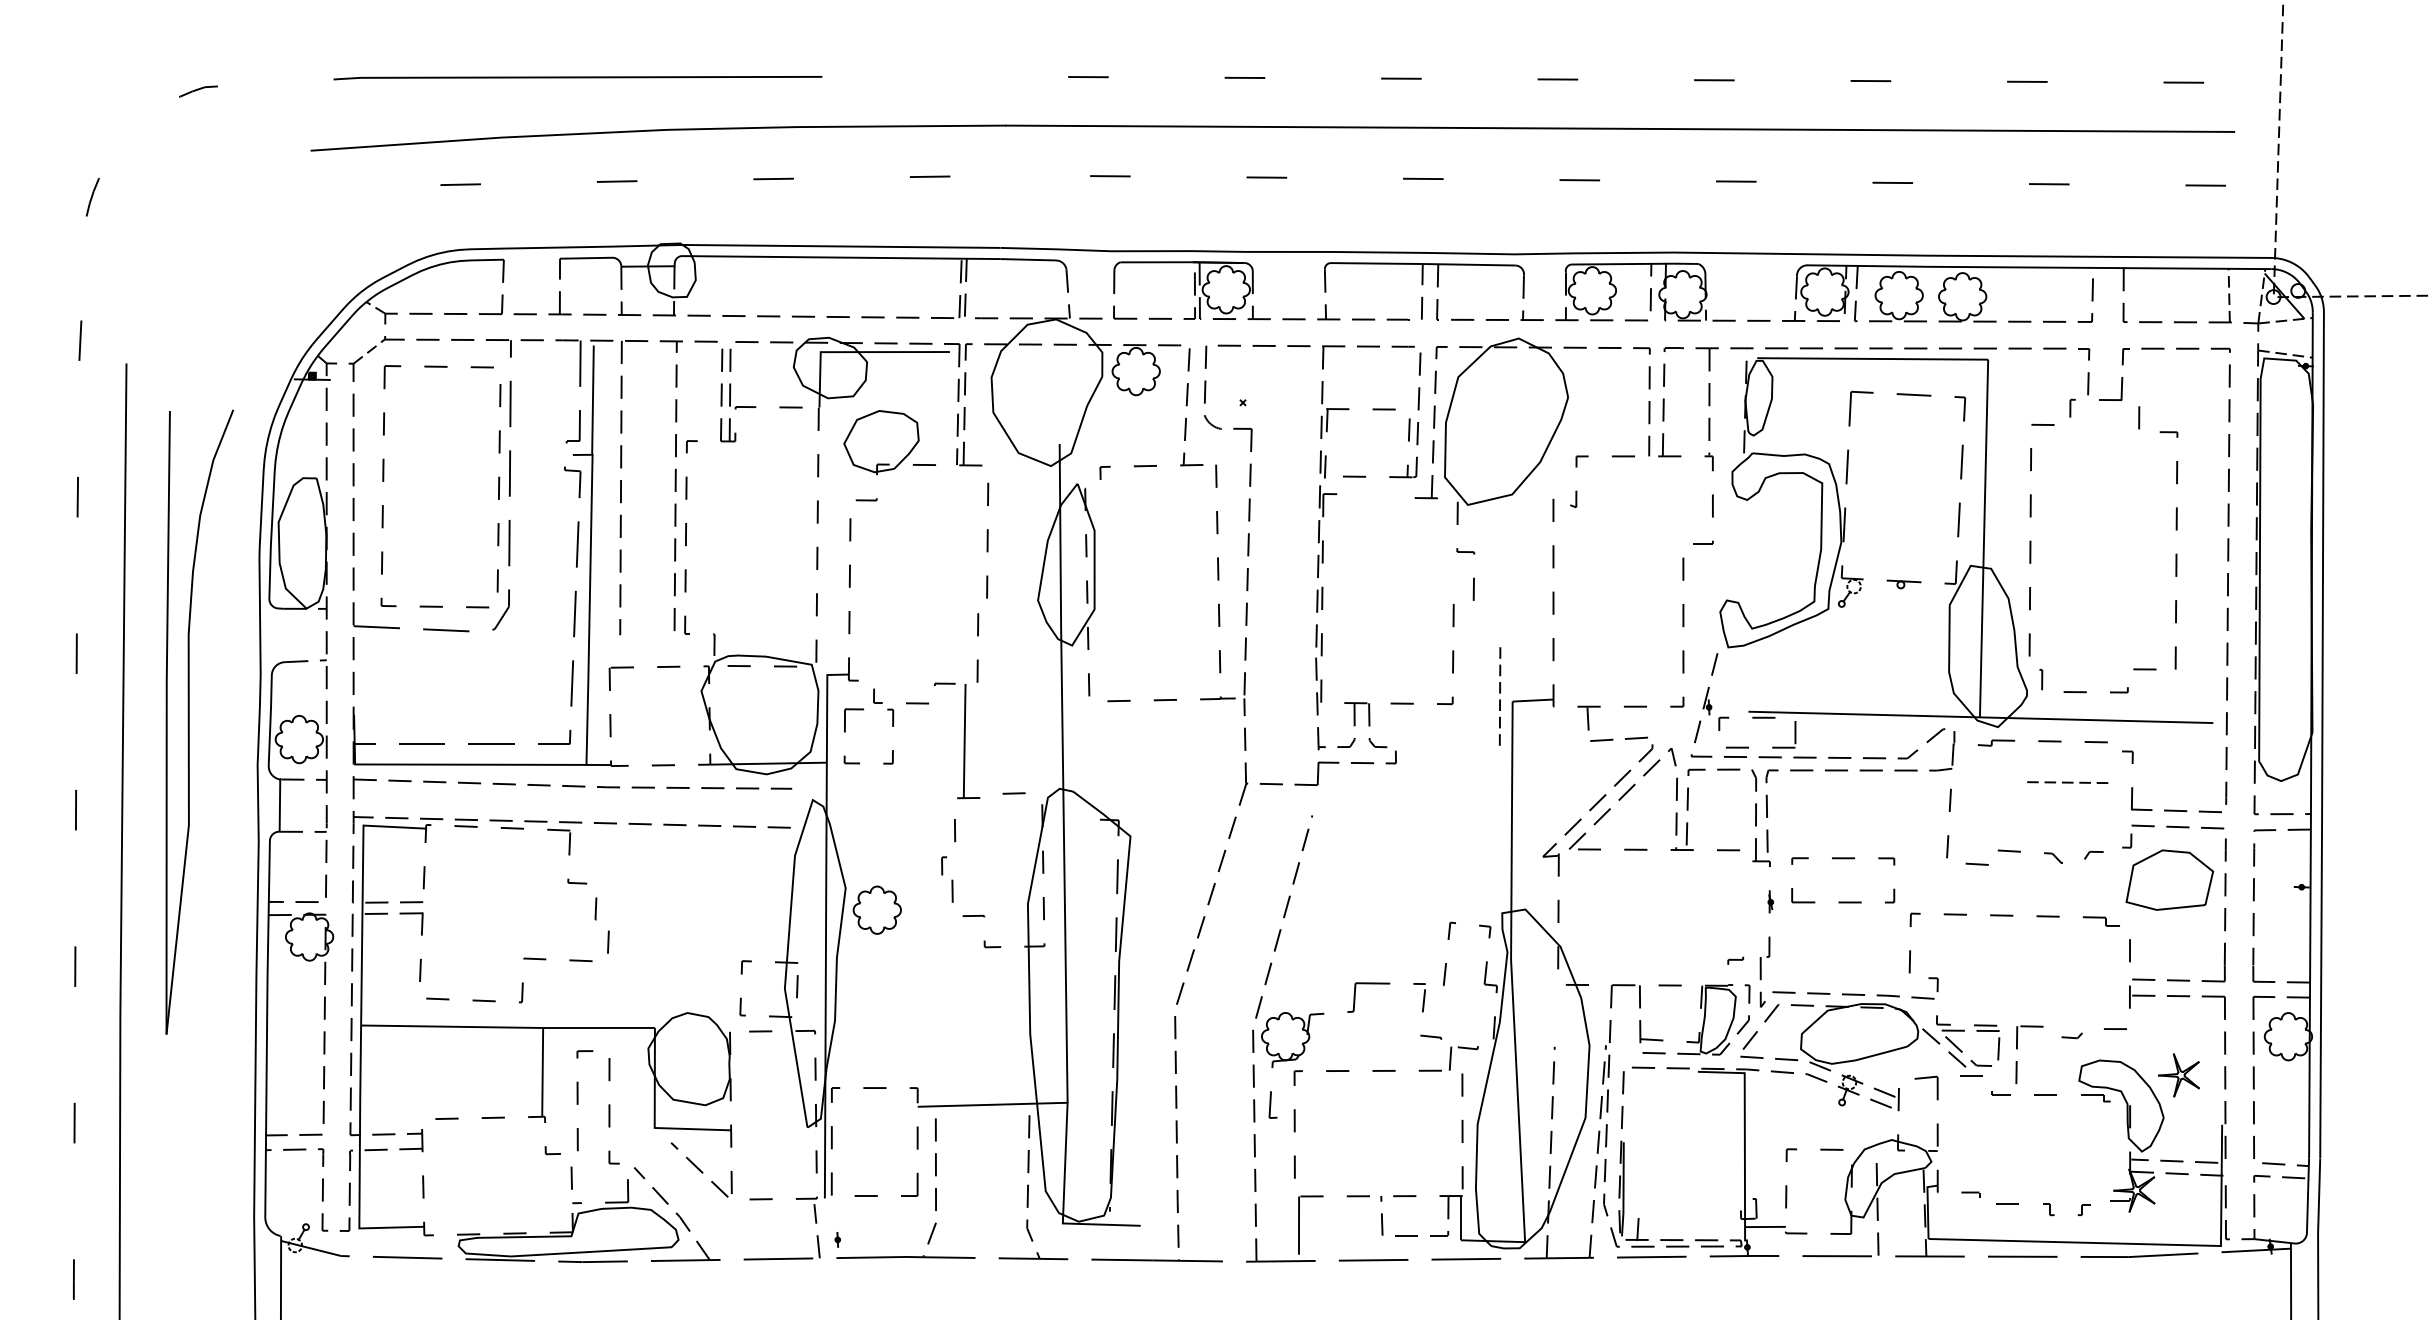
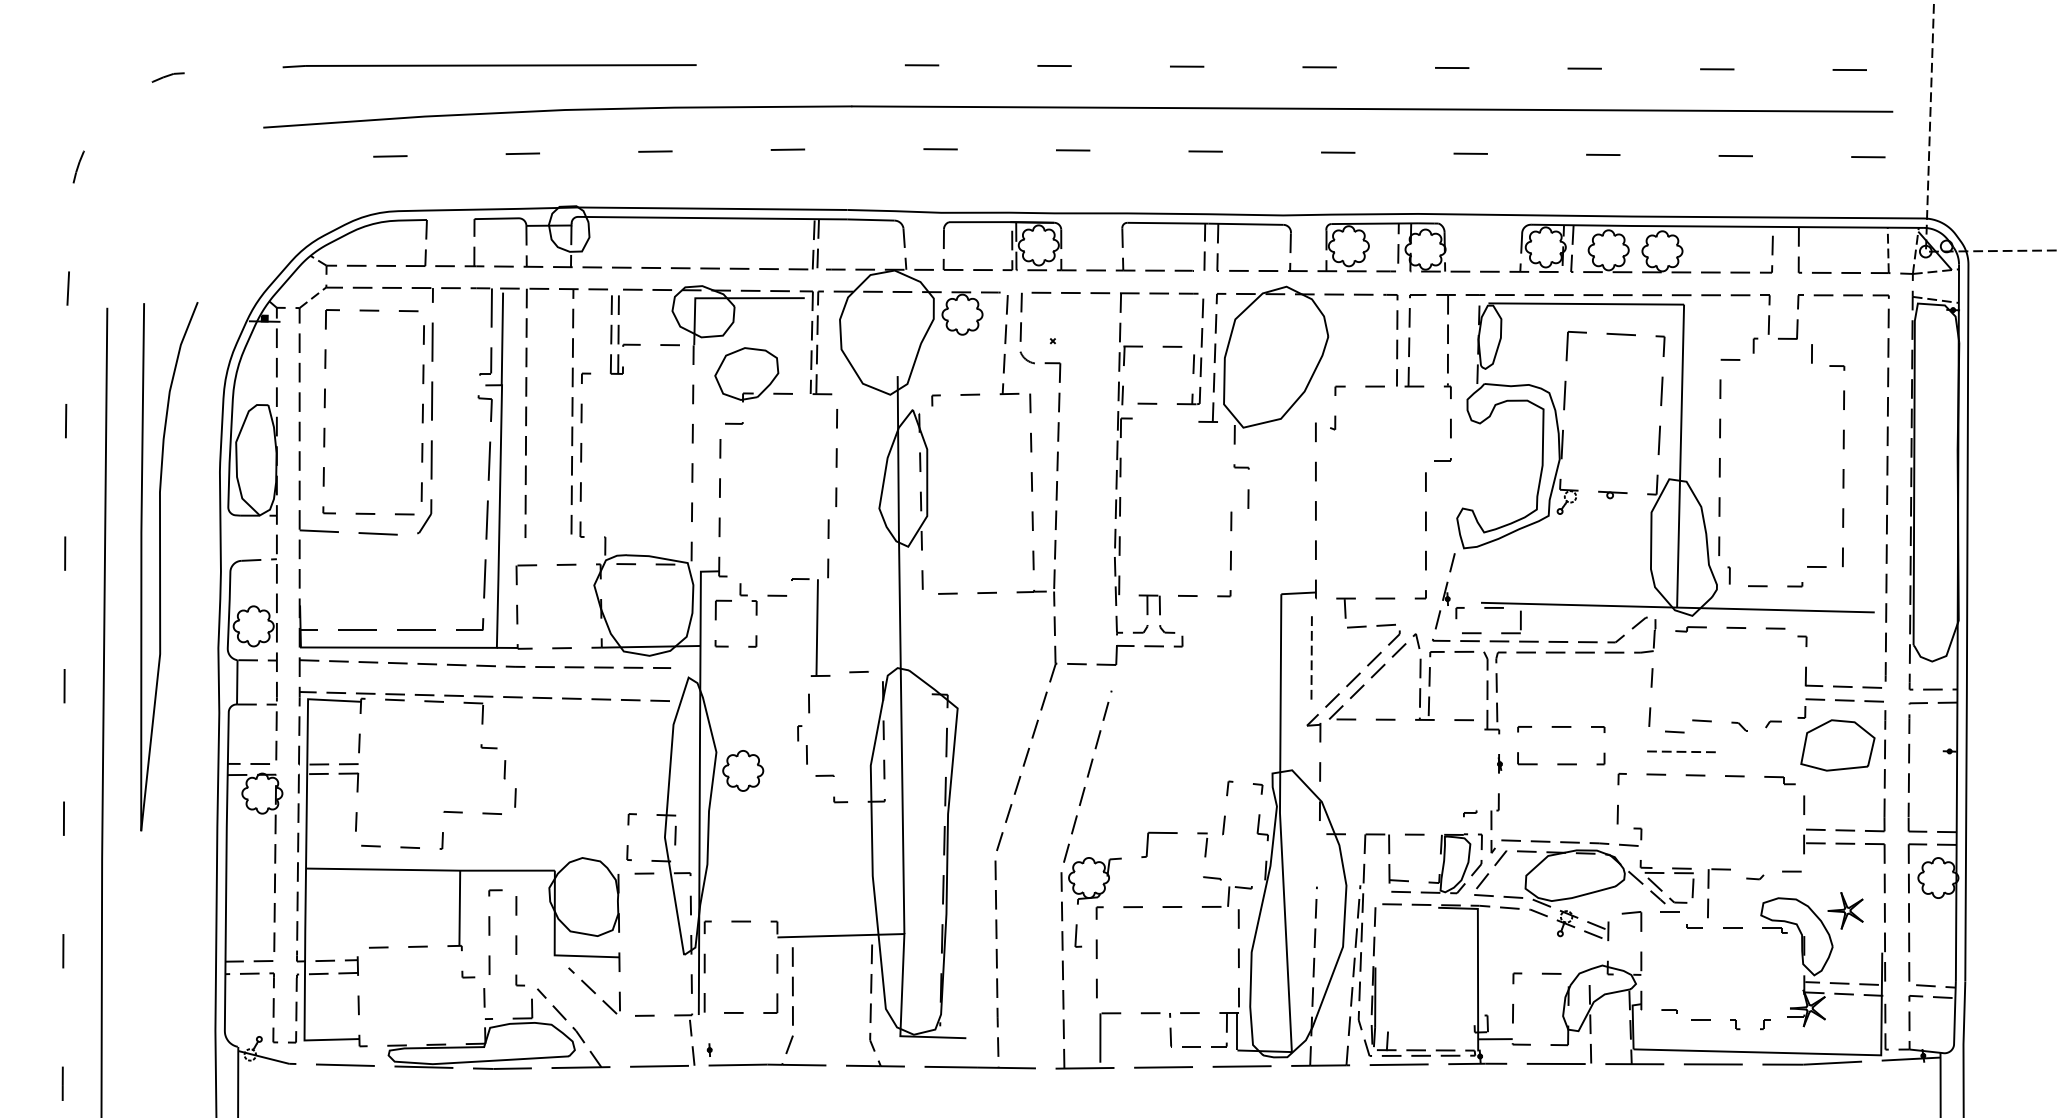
line: (1499, 693) -> (1311, 655), moved
part: (189, 721) -> (160, 566), moved
line: (2067, 782) -> (1681, 751), moved

